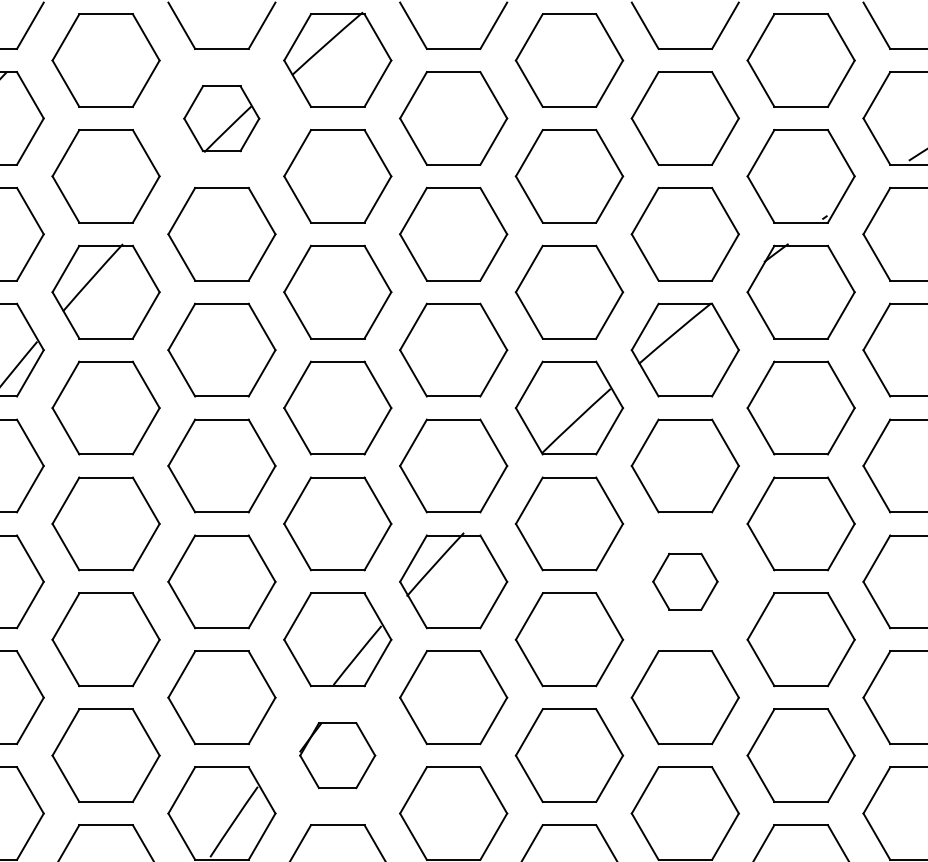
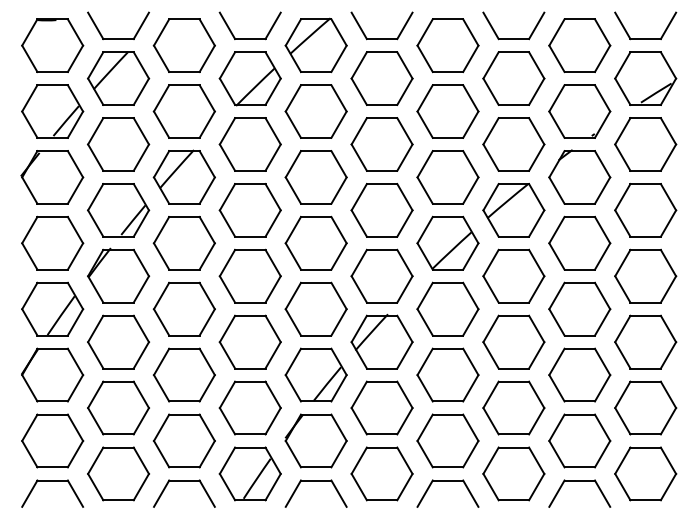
part: (220, 118) -> (249, 78), size x1.43
part: (684, 580) -> (513, 341), size x1.67
part: (336, 754) -> (315, 440), size x1.43

